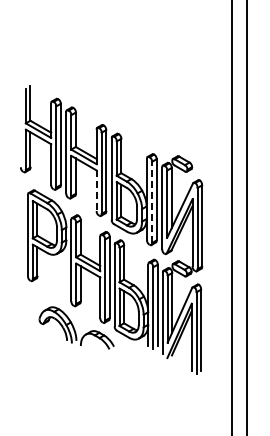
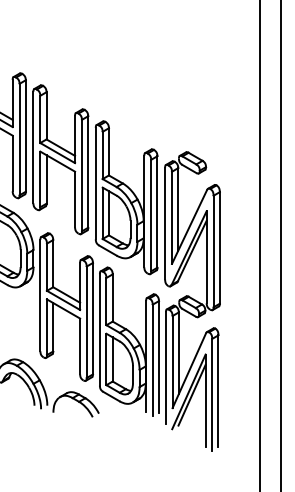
line: (96, 191) -> (74, 200), dashed -> solid
line: (152, 202) -> (151, 215), dashed -> solid

